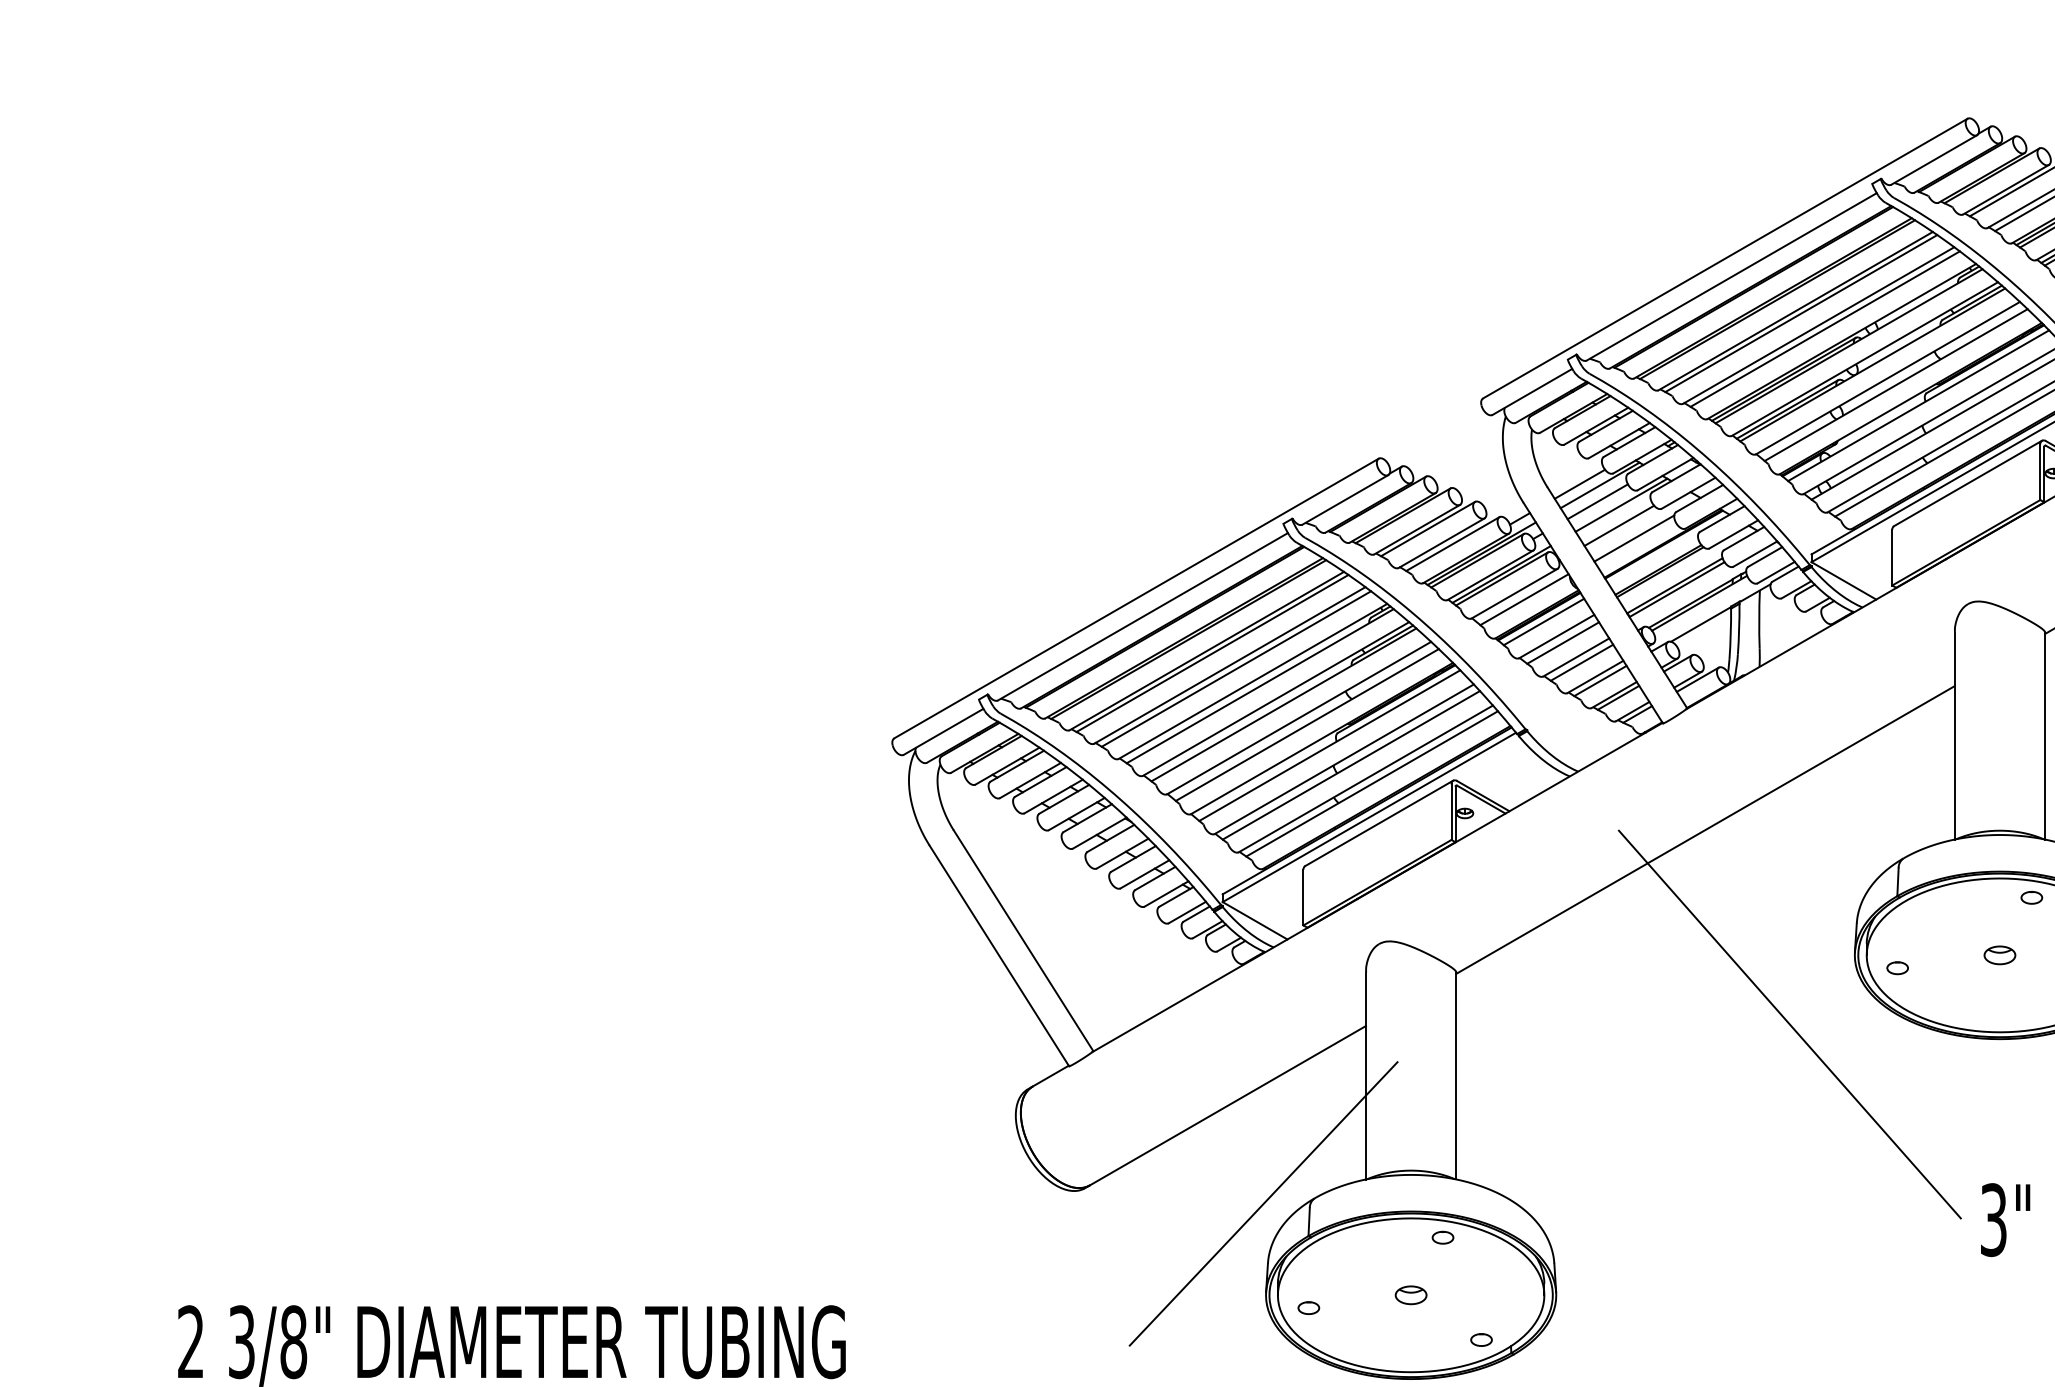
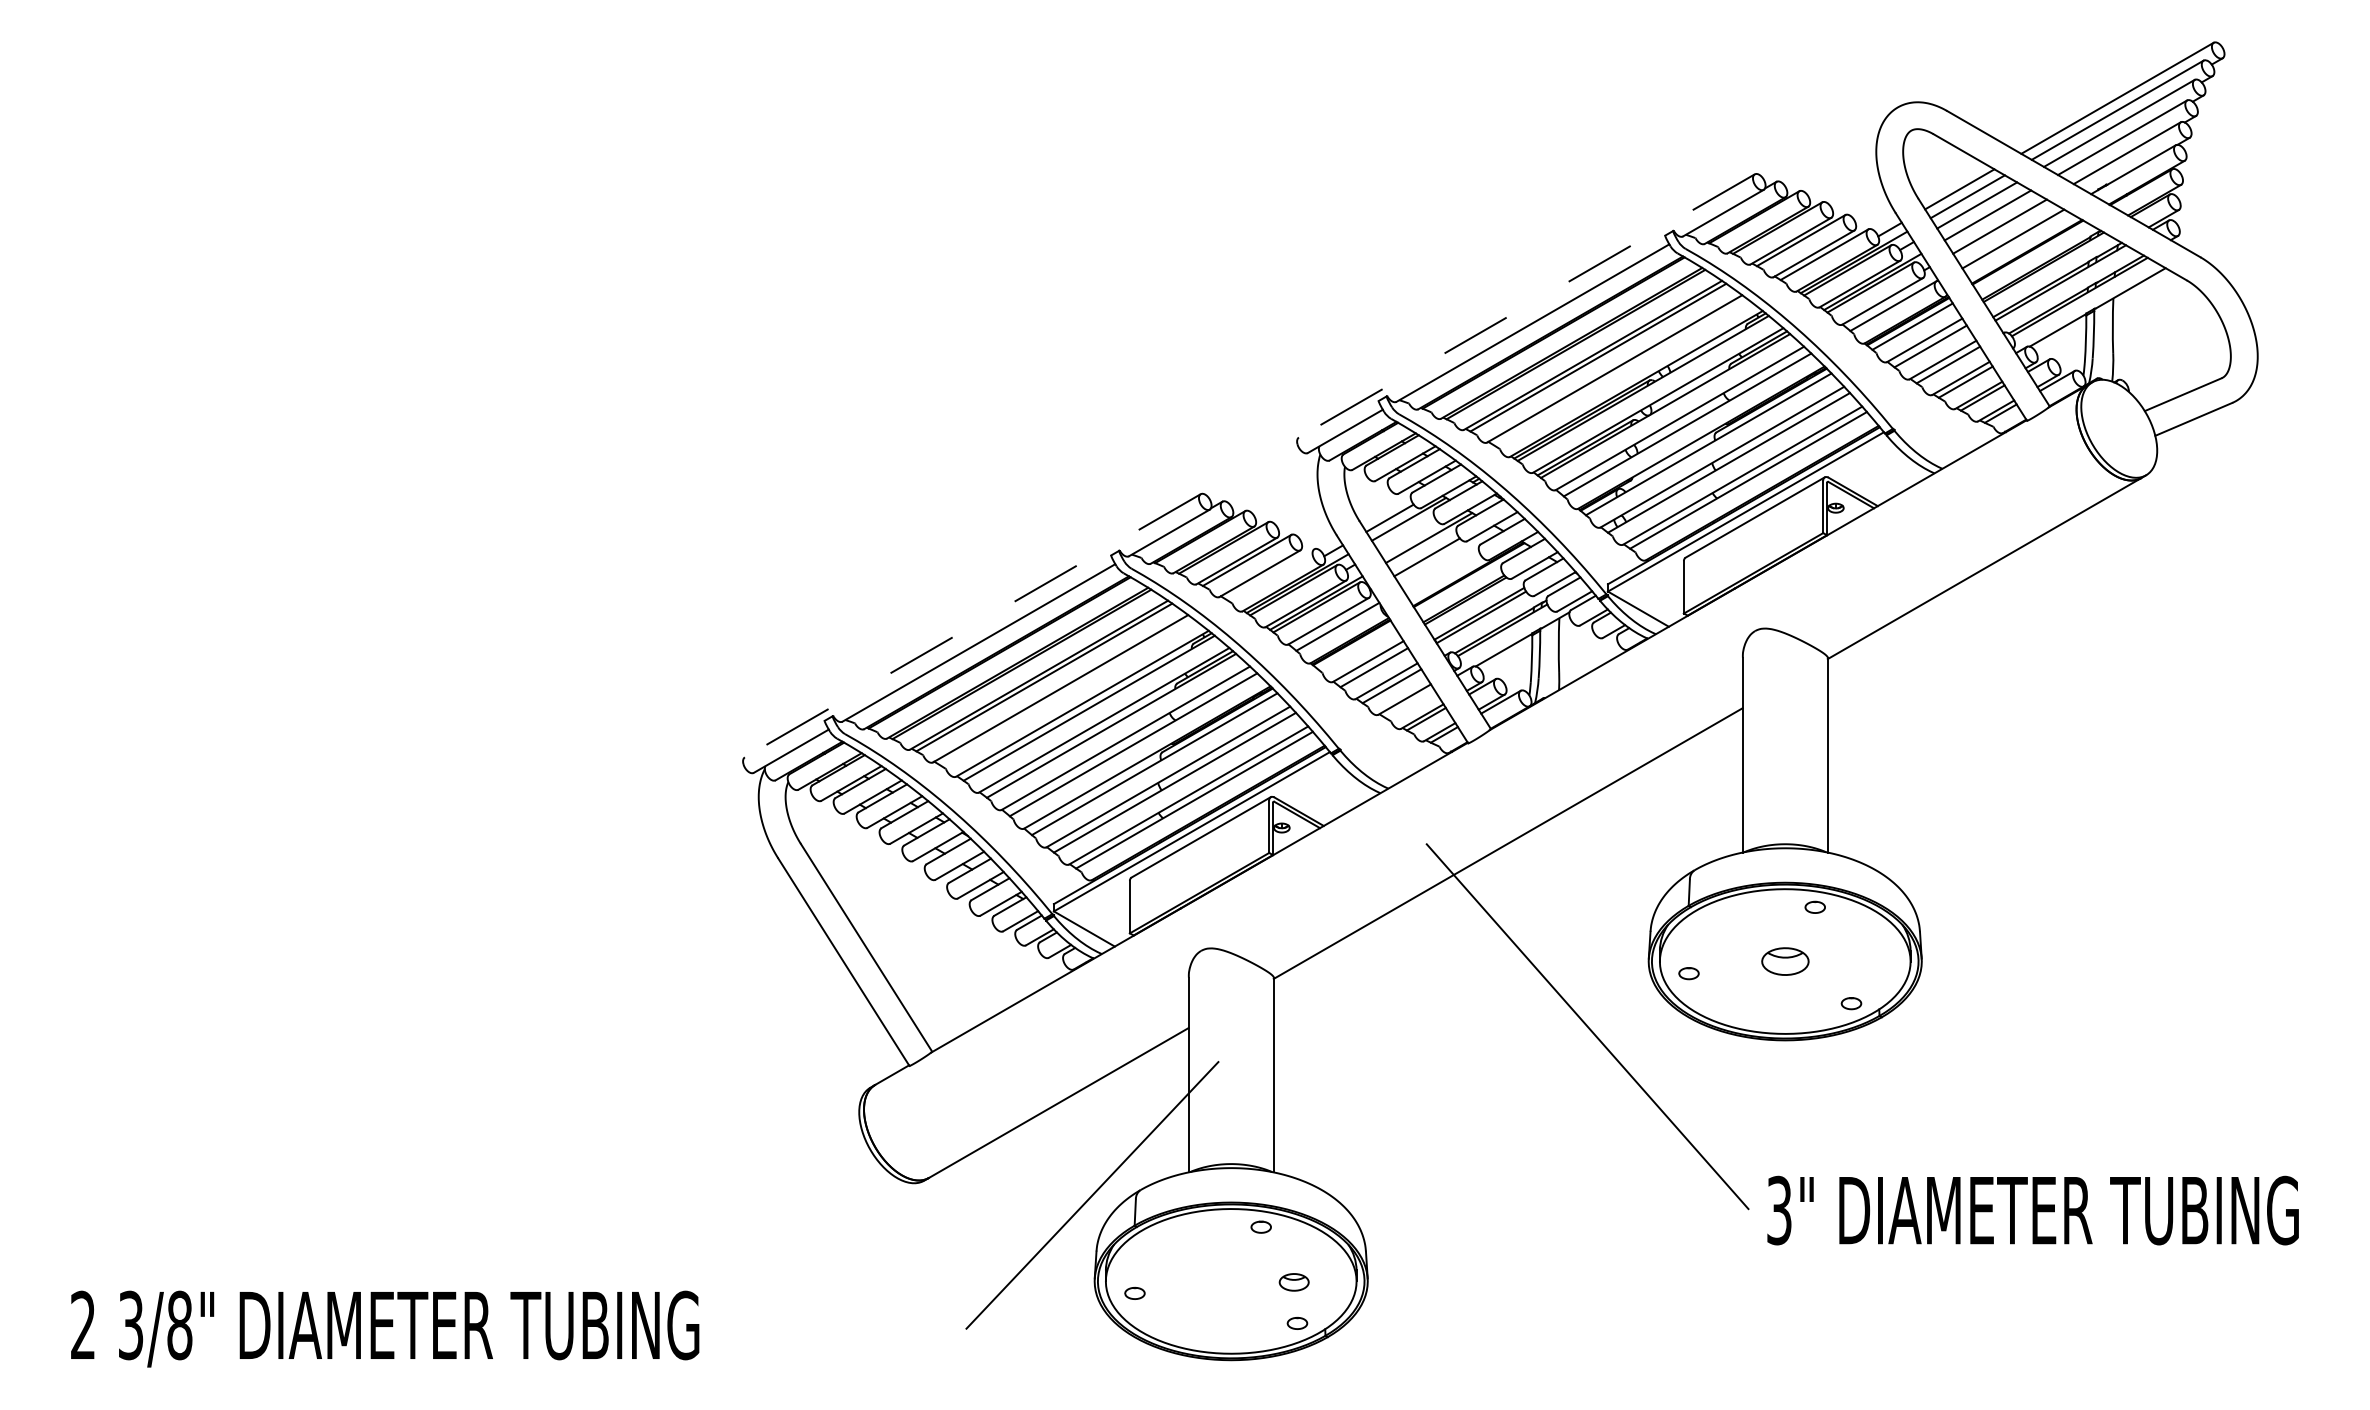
line: (1724, 259) -> (1526, 306), solid -> dashed
line: (1824, 329) -> (1620, 372), removed
line: (1597, 501) -> (1406, 534), removed
line: (1633, 538) -> (1440, 569), removed
line: (1452, 544) -> (1270, 574), removed
line: (1136, 599) -> (972, 626), solid -> dashed
line: (1544, 621) -> (1356, 647), removed
line: (1236, 668) -> (1066, 691), removed
line: (1599, 681) -> (1408, 703), removed
part: (1999, 955) -> (1784, 961), size x1.6
part: (1410, 1295) -> (1293, 1282), moved

